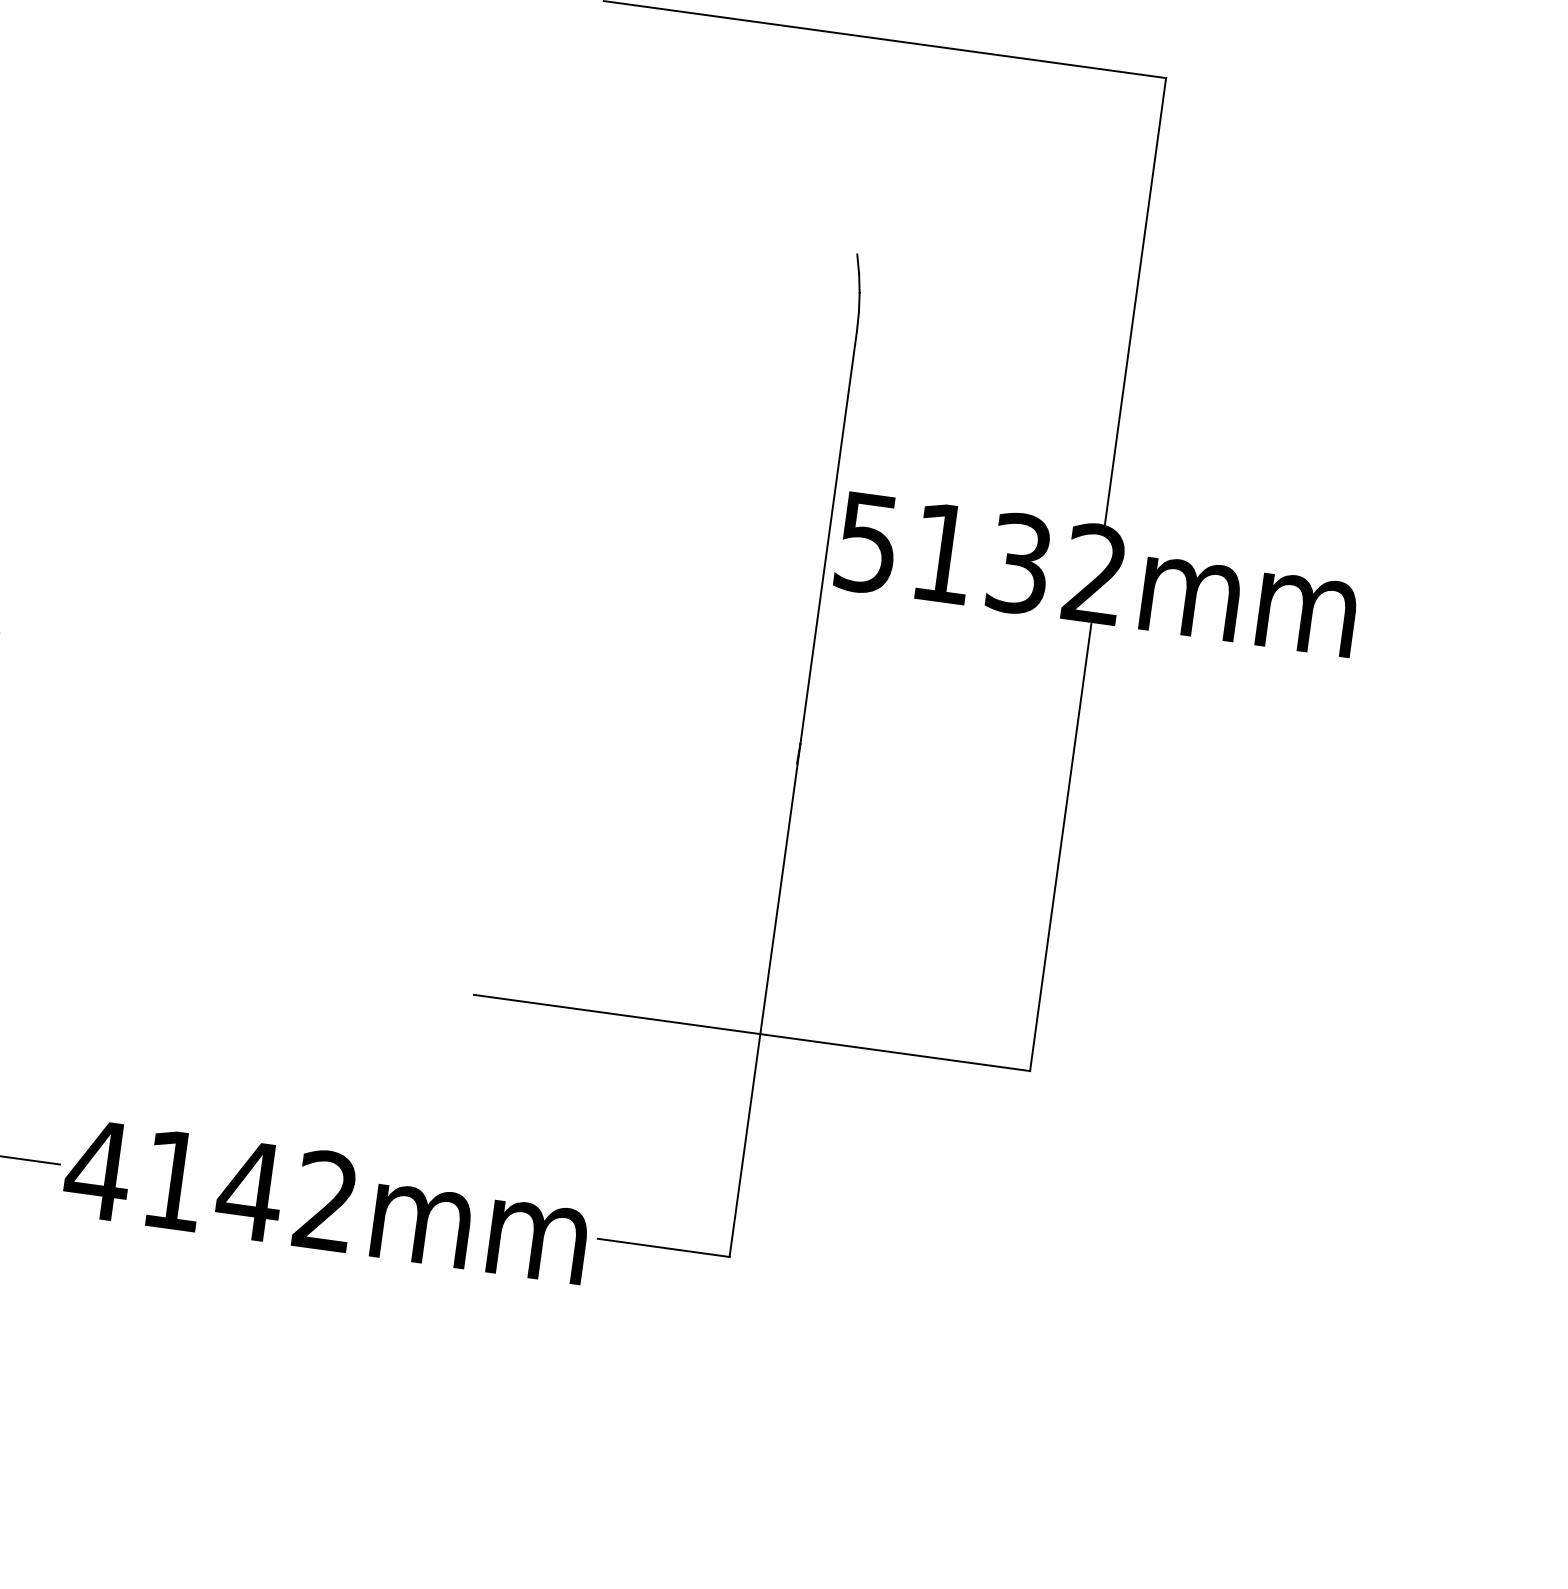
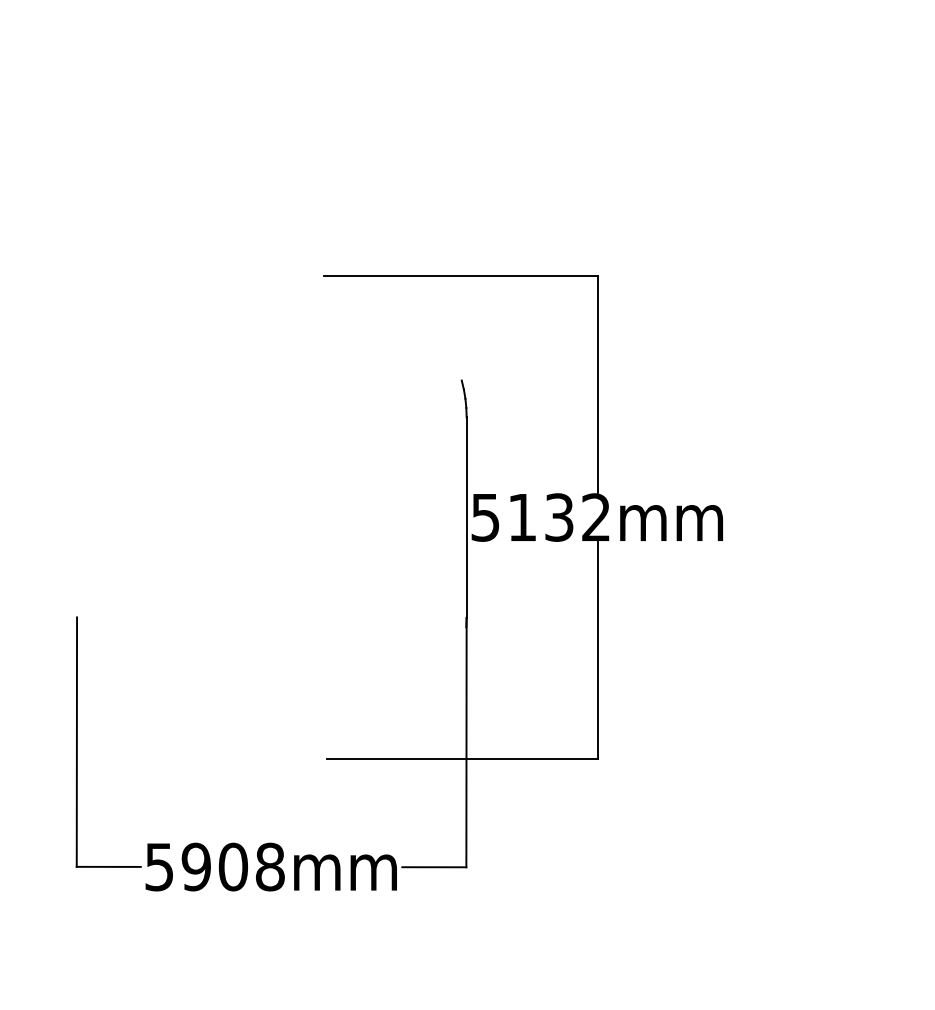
text: (211, 1184) -> (214, 866), 4142mm -> 5908mm

